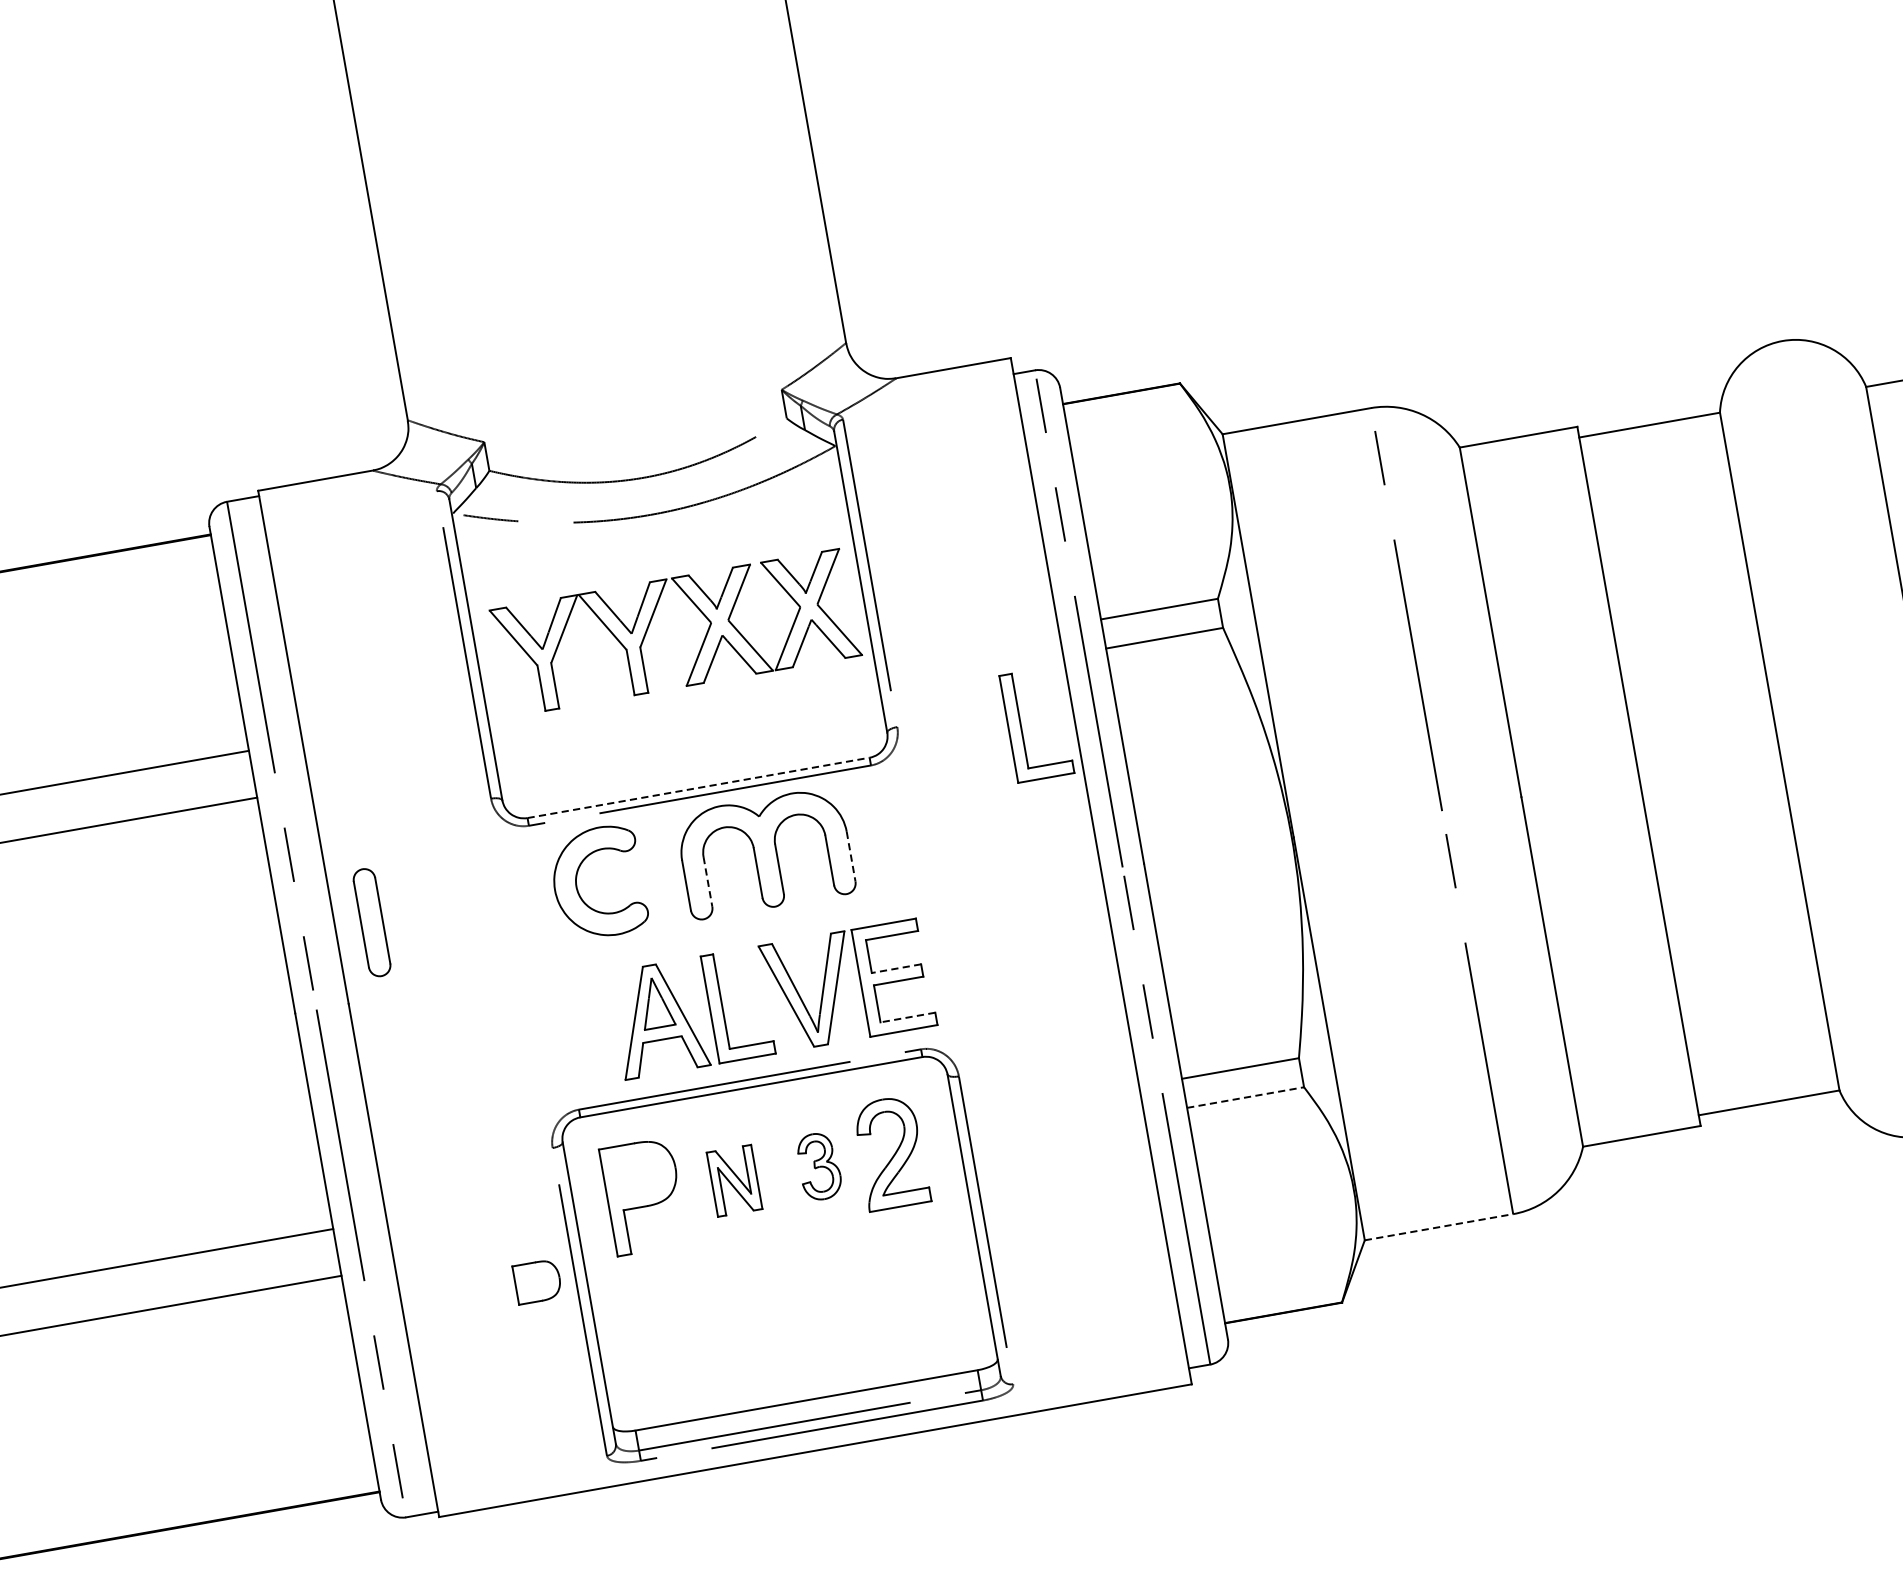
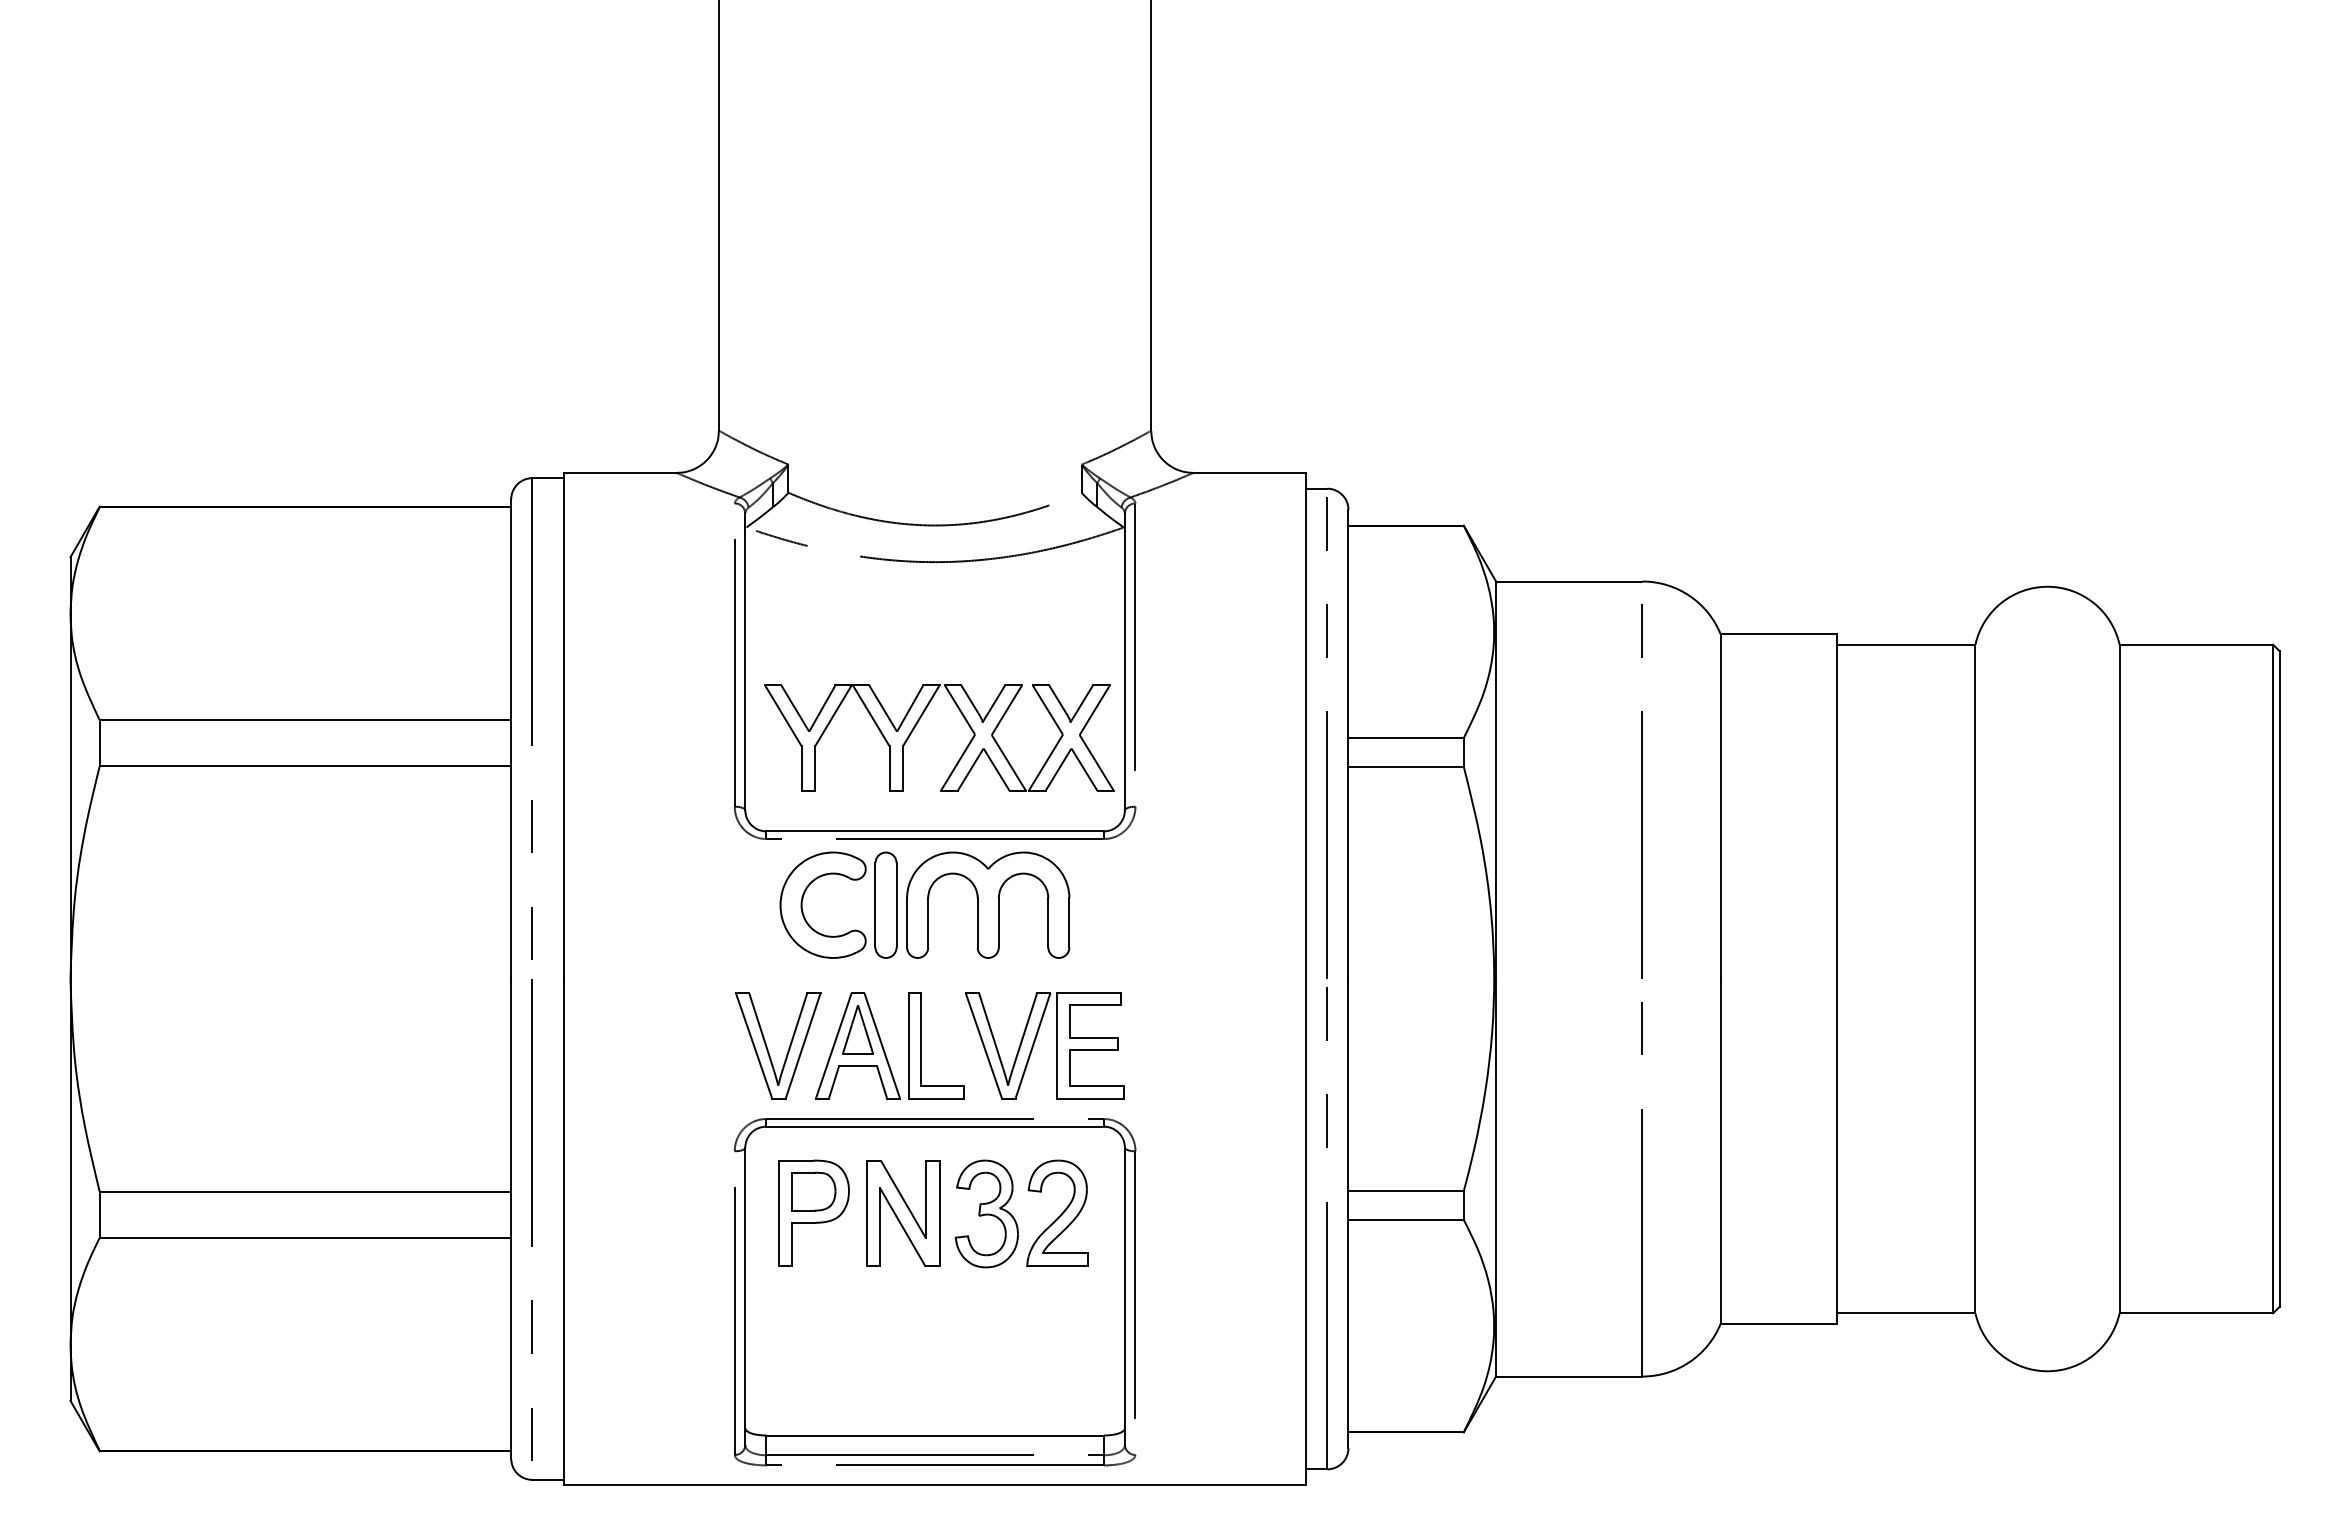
part: (651, 622) -> (917, 724), moved
part: (1021, 726) -> (1254, 827), removed
line: (699, 787) -> (935, 831), dashed -> solid
line: (851, 856) -> (1069, 922), dashed -> solid
line: (708, 881) -> (928, 922), dashed -> solid
part: (371, 922) -> (885, 904), moved
line: (896, 968) -> (1093, 1037), dashed -> solid
line: (907, 1017) -> (1096, 1086), dashed -> solid
part: (588, 1033) -> (788, 1047), added
line: (1245, 1097) -> (1406, 1219), dashed -> solid
part: (819, 1166) -> (986, 1213), size x1.67
part: (734, 1180) -> (903, 1213), size x1.67
line: (1439, 1227) -> (1569, 1376), dashed -> solid
part: (537, 1281) -> (813, 1191), moved

